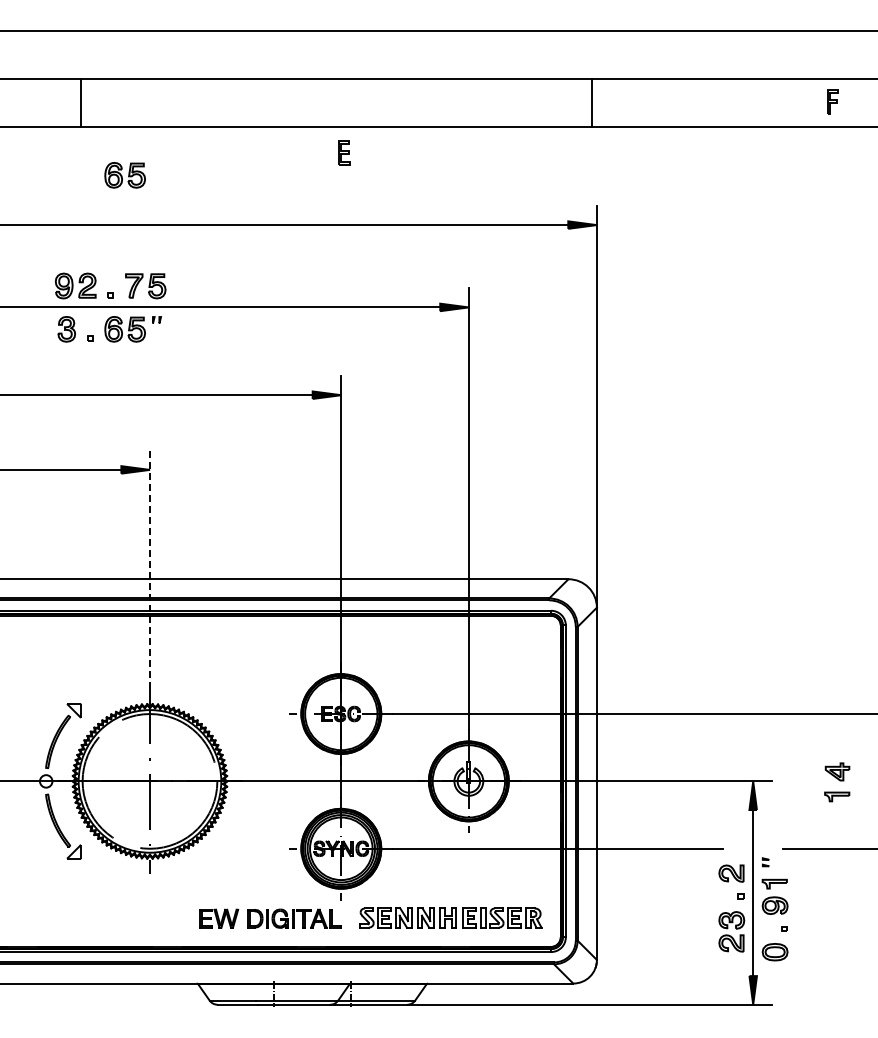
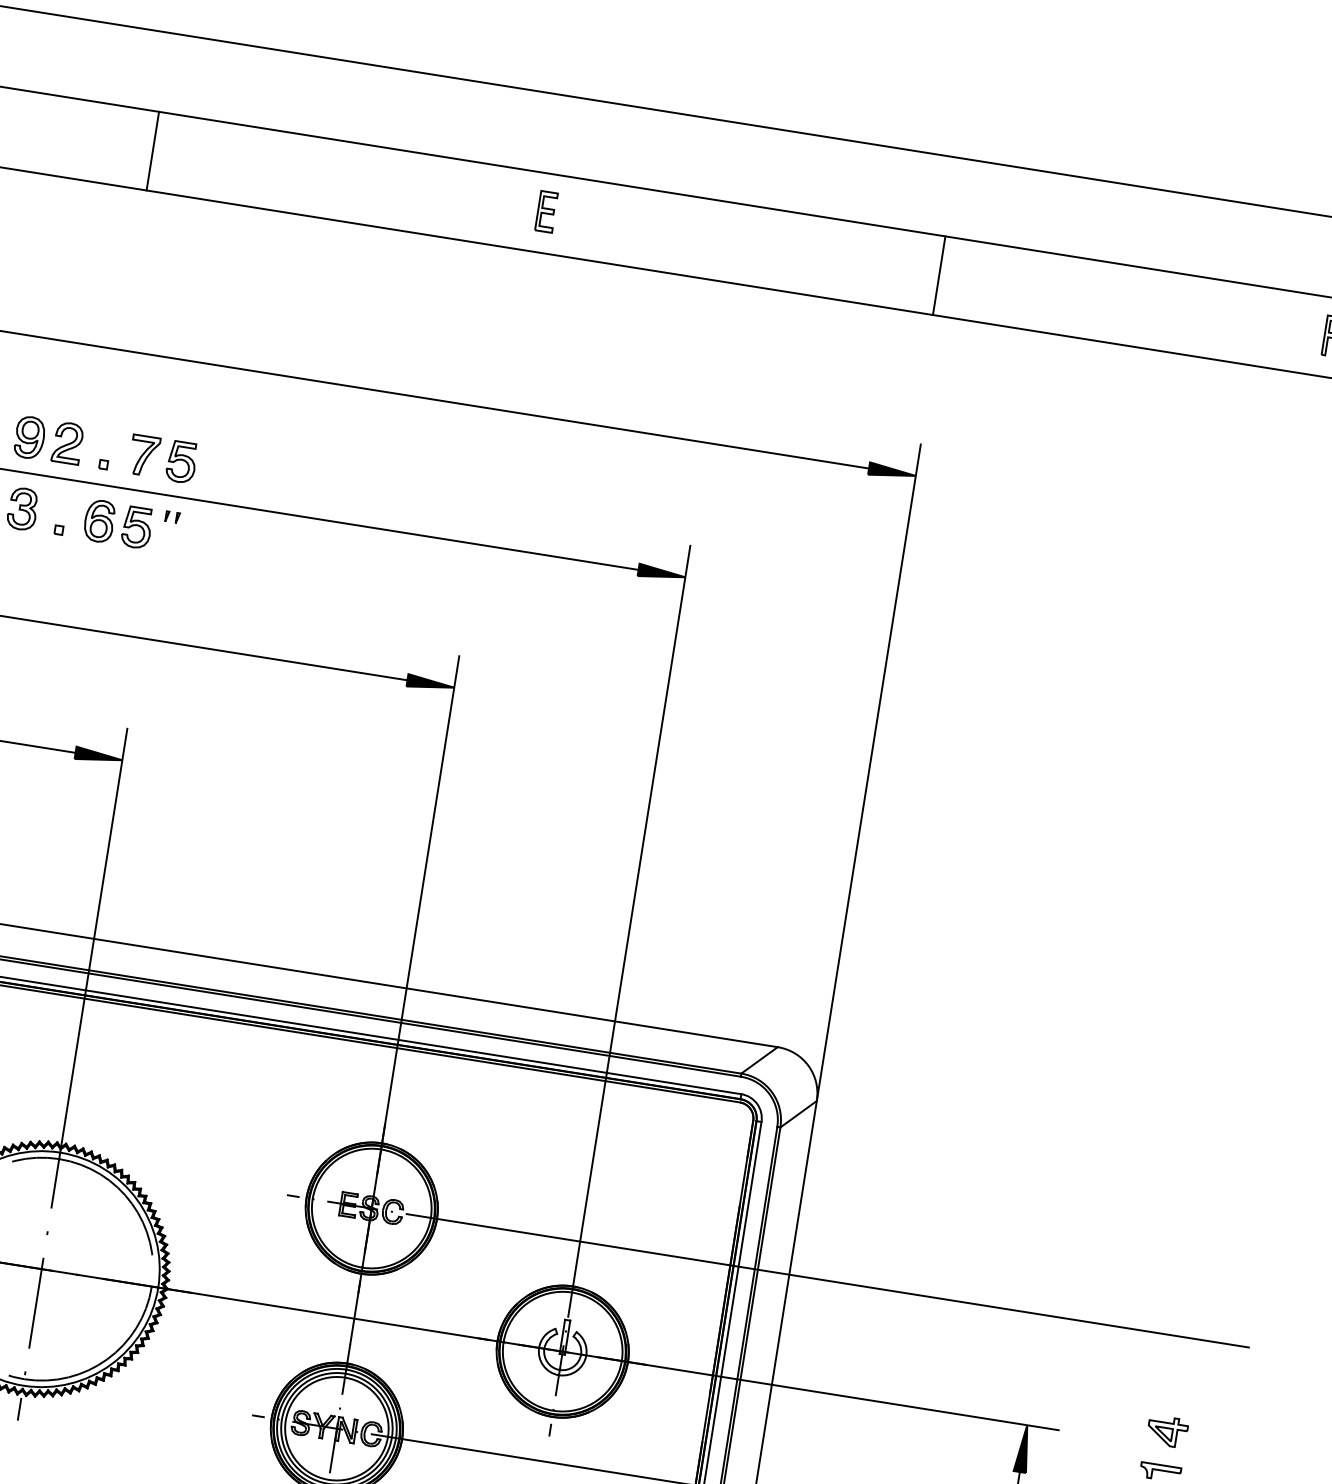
line: (80, 103) -> (152, 151), moved
part: (344, 152) -> (546, 210), moved
part: (124, 175) -> (156, 272), removed
line: (149, 569) -> (95, 922), dashed -> solid

